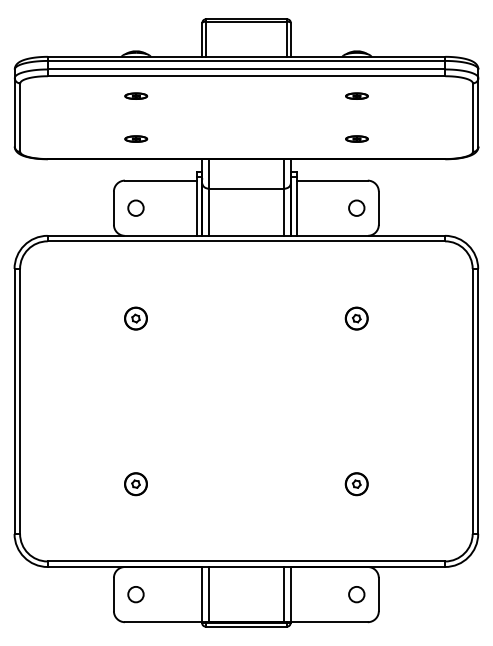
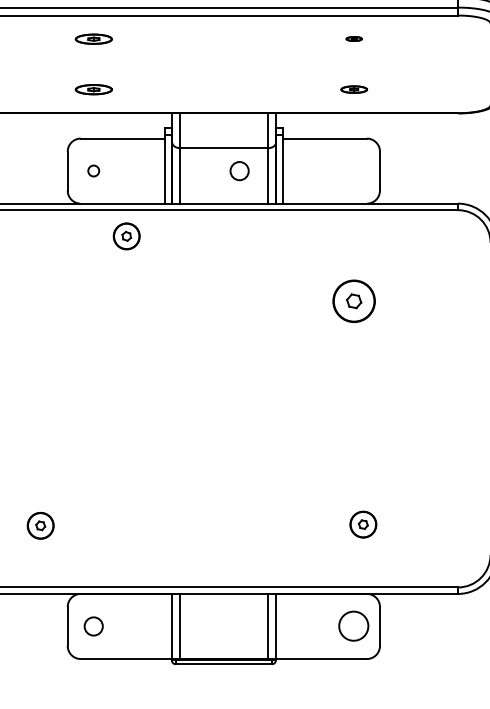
part: (136, 95) -> (94, 38), size x1.4
part: (356, 95) -> (353, 38), size x0.6
part: (136, 138) -> (94, 88), size x1.4
circle: (135, 207) -> (93, 170), size x0.6
circle: (356, 207) -> (239, 170), moved
part: (135, 318) -> (126, 236), moved
part: (356, 318) -> (353, 301), size x1.6
part: (135, 484) -> (40, 526), moved
part: (356, 484) -> (363, 525), moved
circle: (356, 594) -> (353, 626), size x1.6

